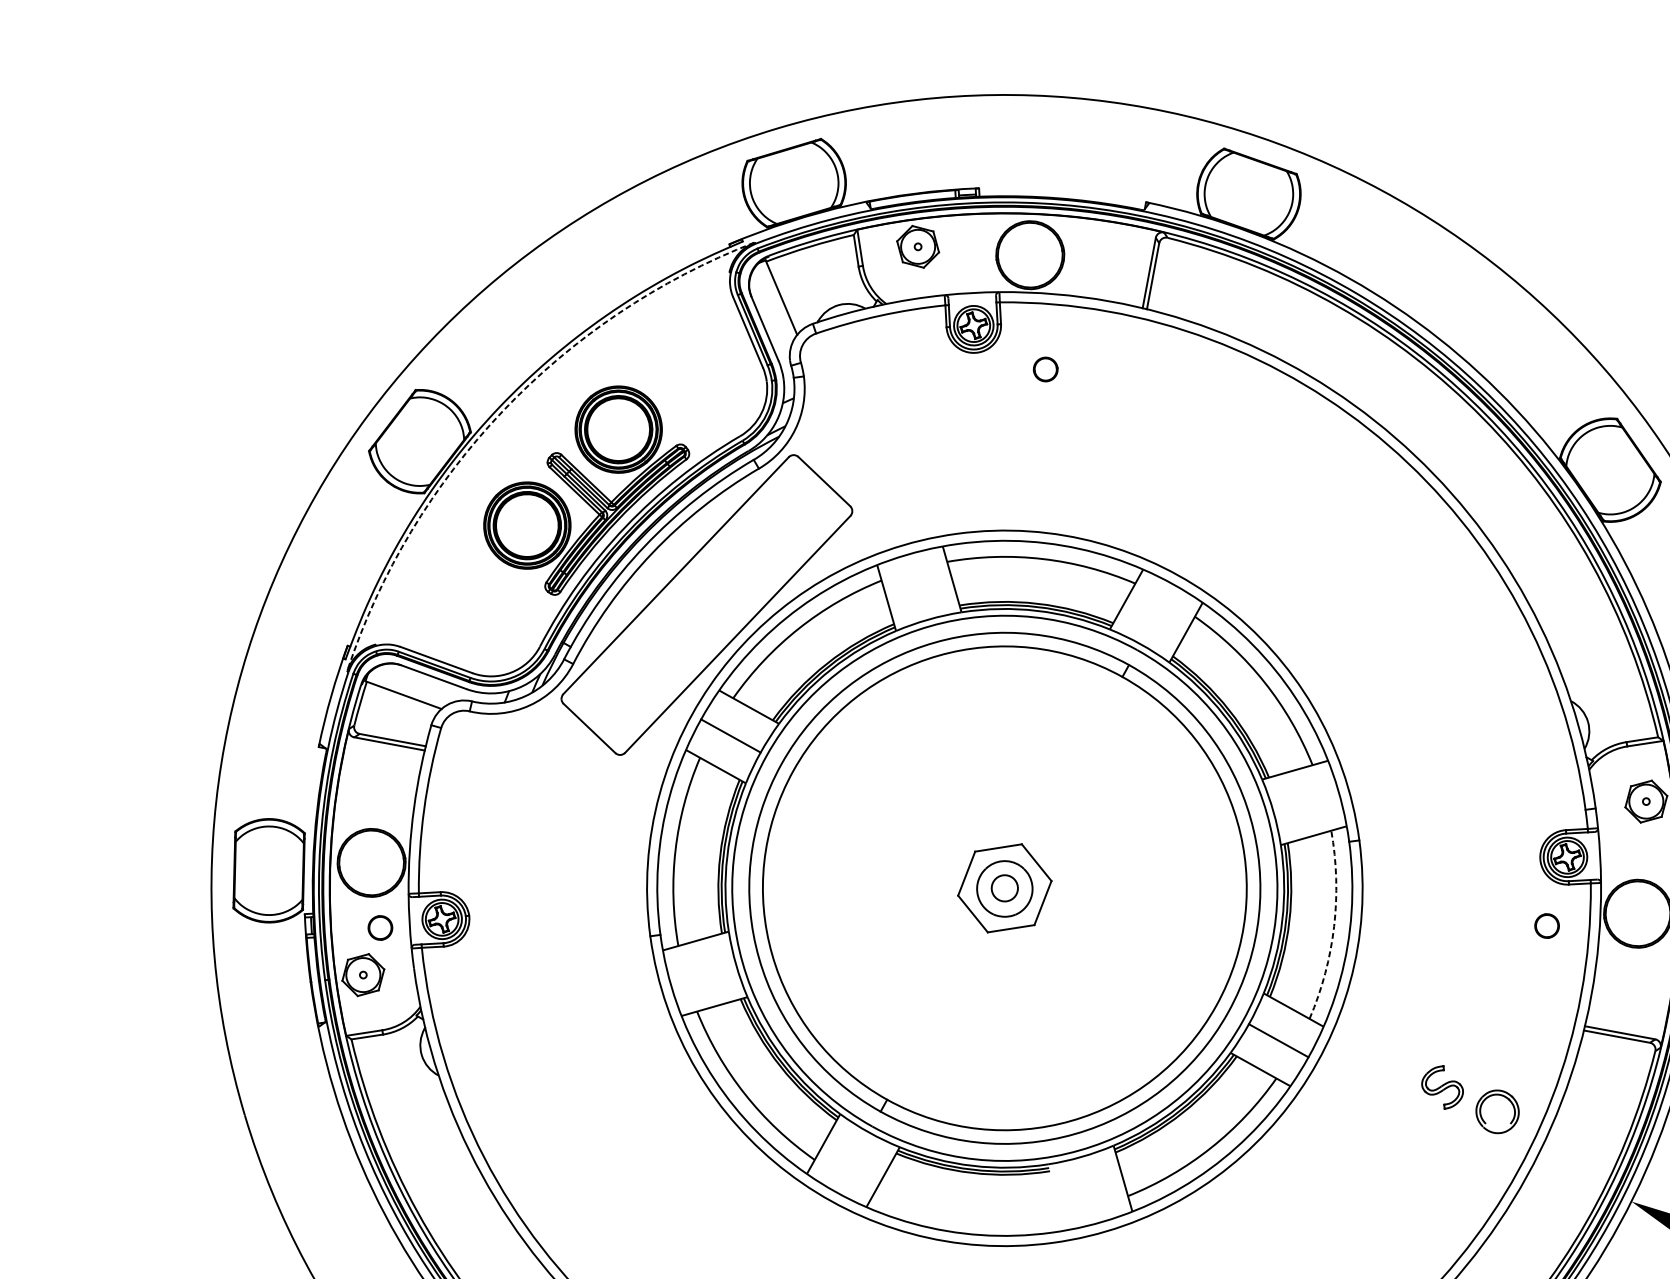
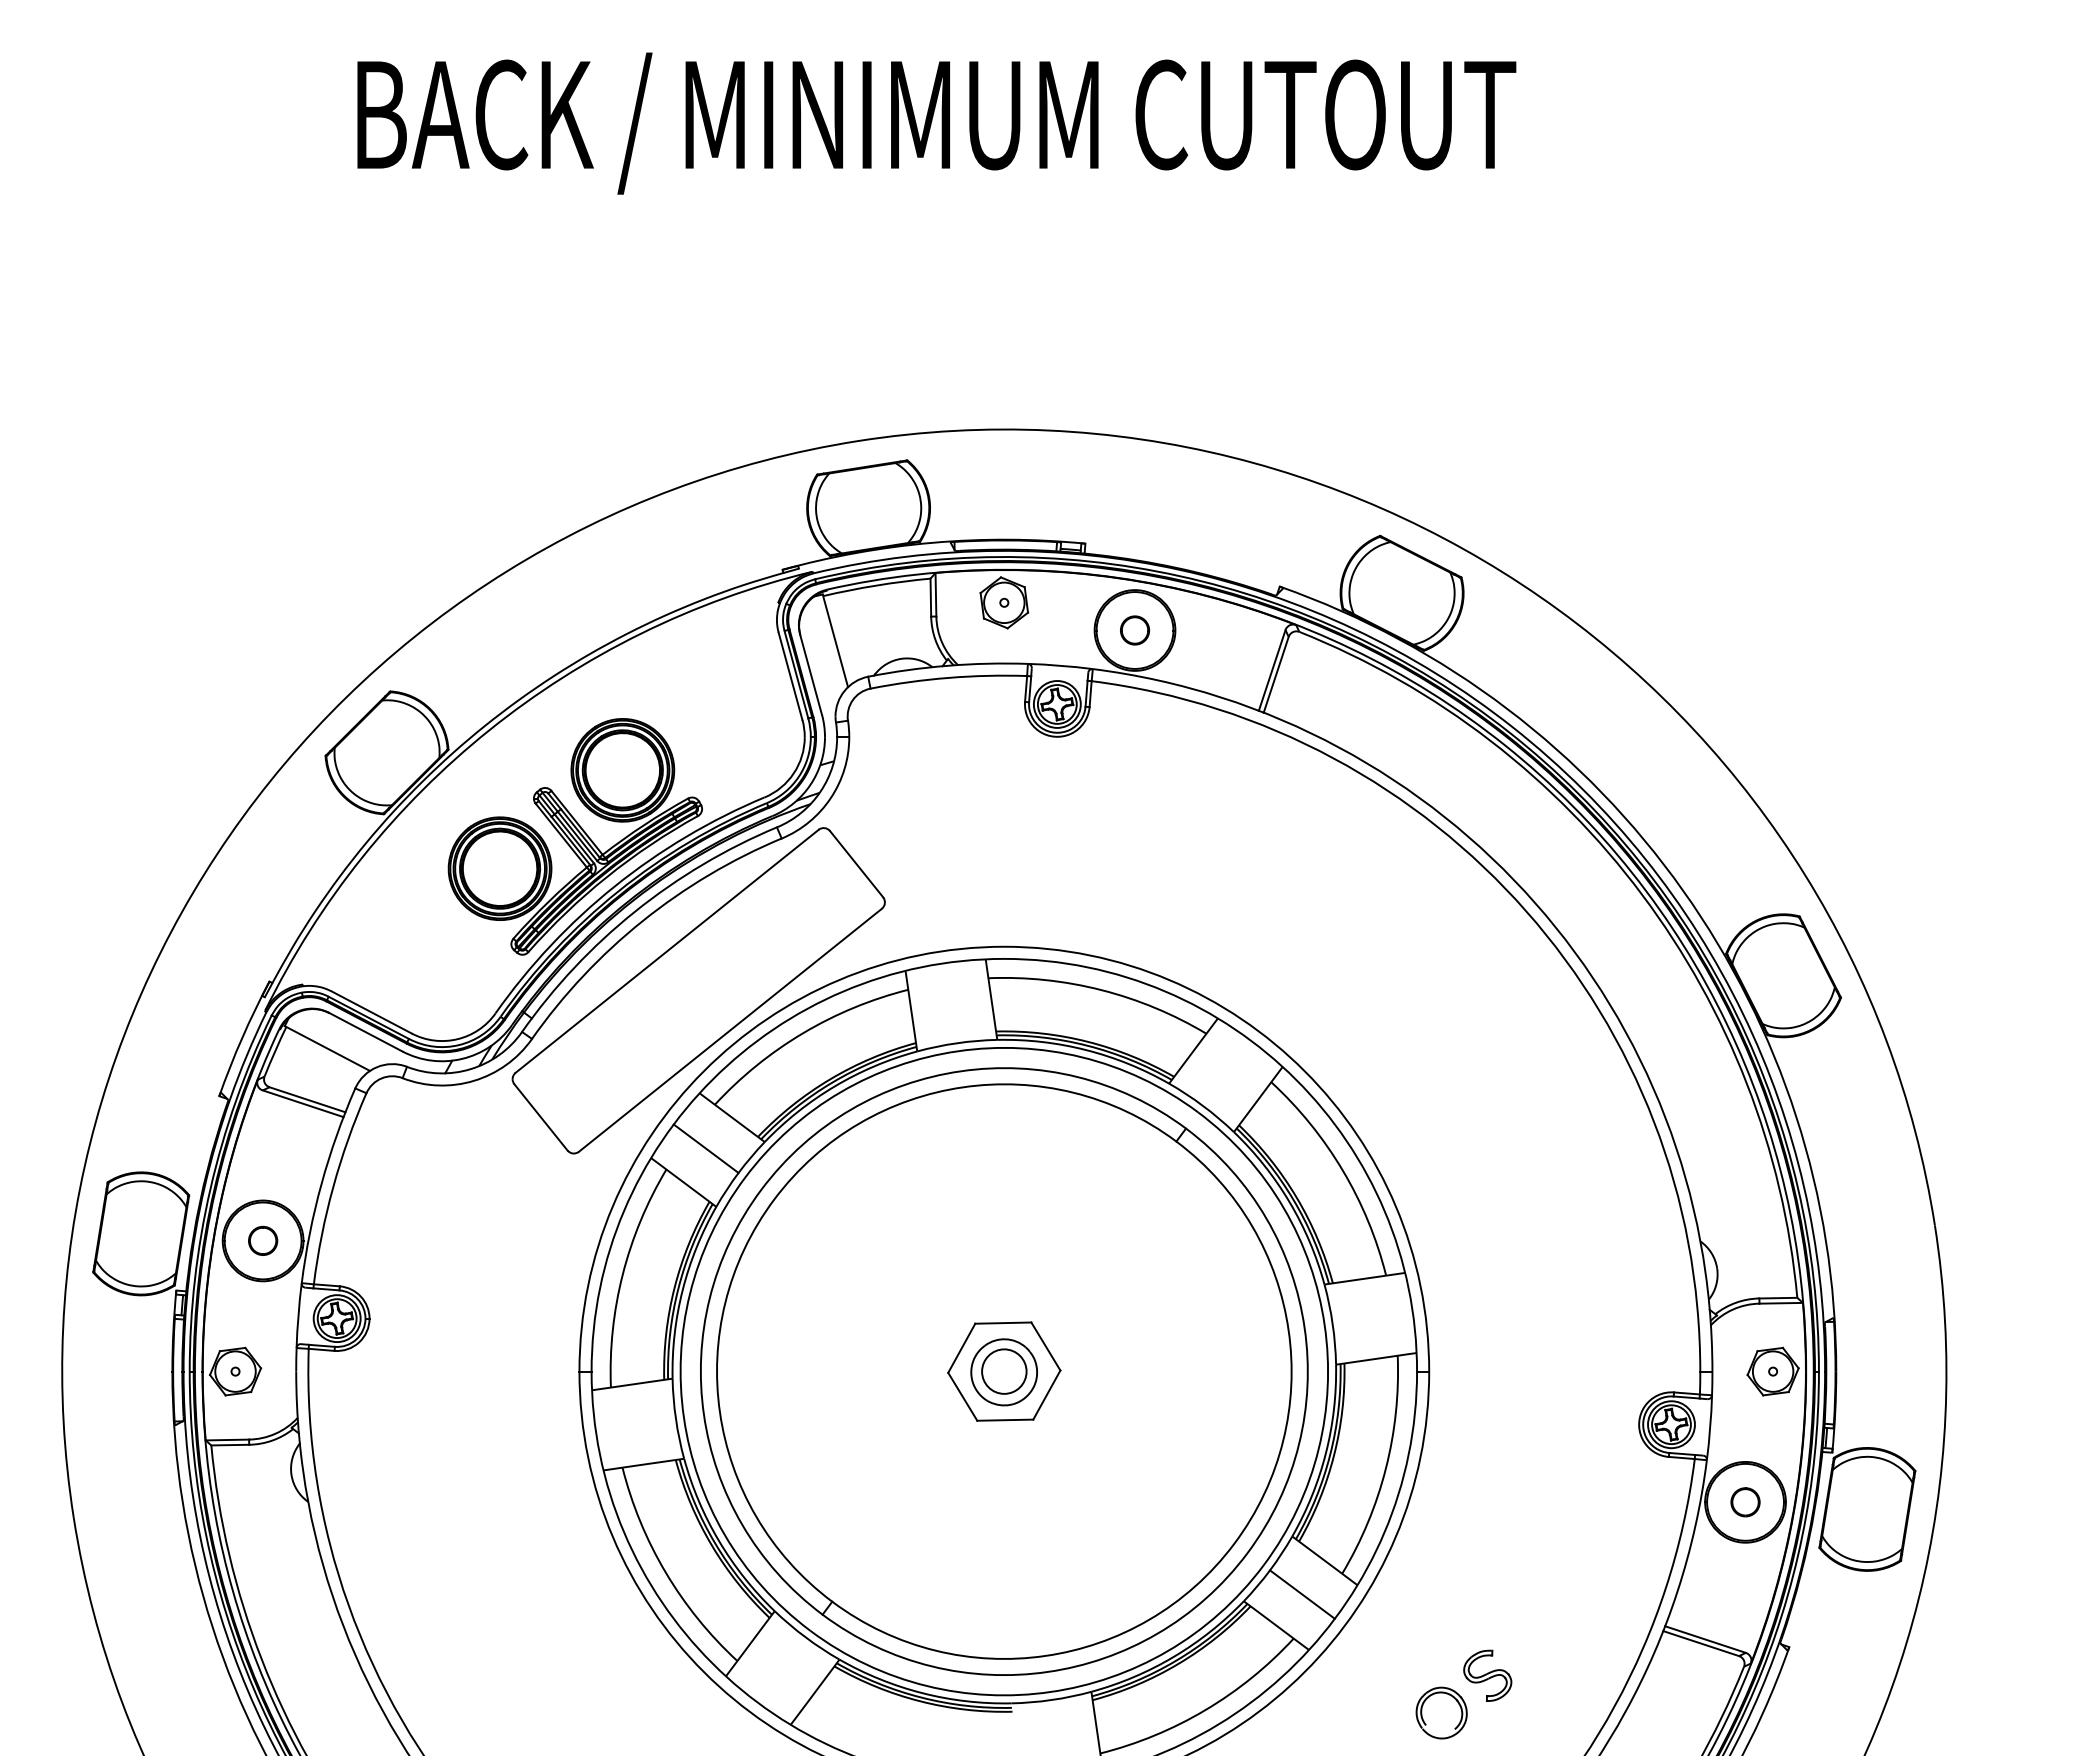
part: (1046, 369) -> (1135, 630), moved
arc: (502, 411) -> (489, 730), dashed -> solid
circle: (1004, 888) -> (1004, 1371), size x1.43
arc: (1333, 926) -> (1385, 1468), dashed -> solid
part: (1547, 926) -> (1745, 1502), moved
part: (380, 927) -> (263, 1240), moved
part: (1497, 1111) -> (1441, 1712), moved

